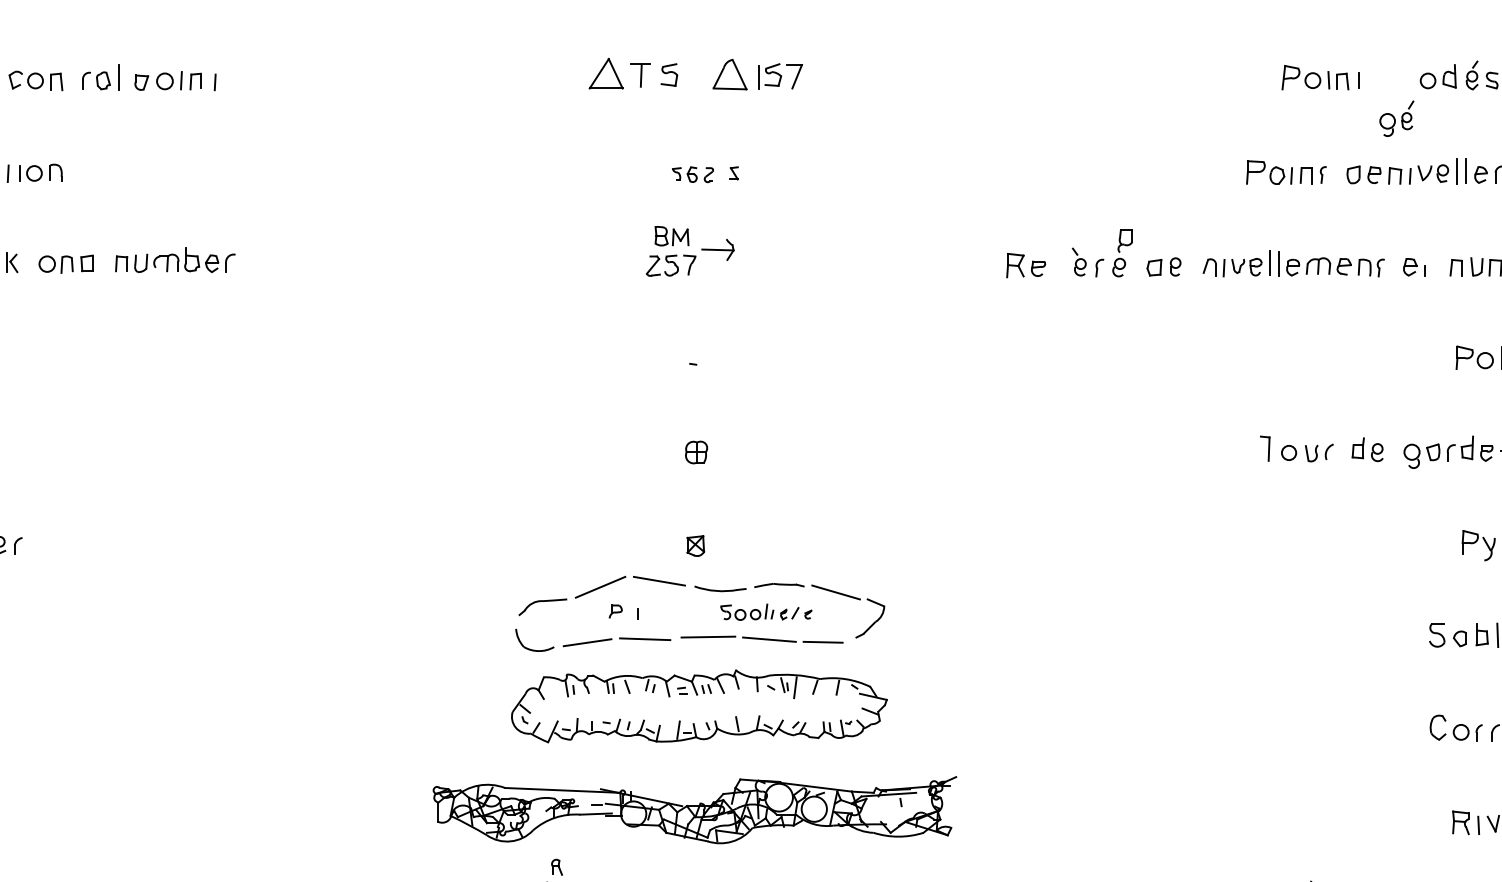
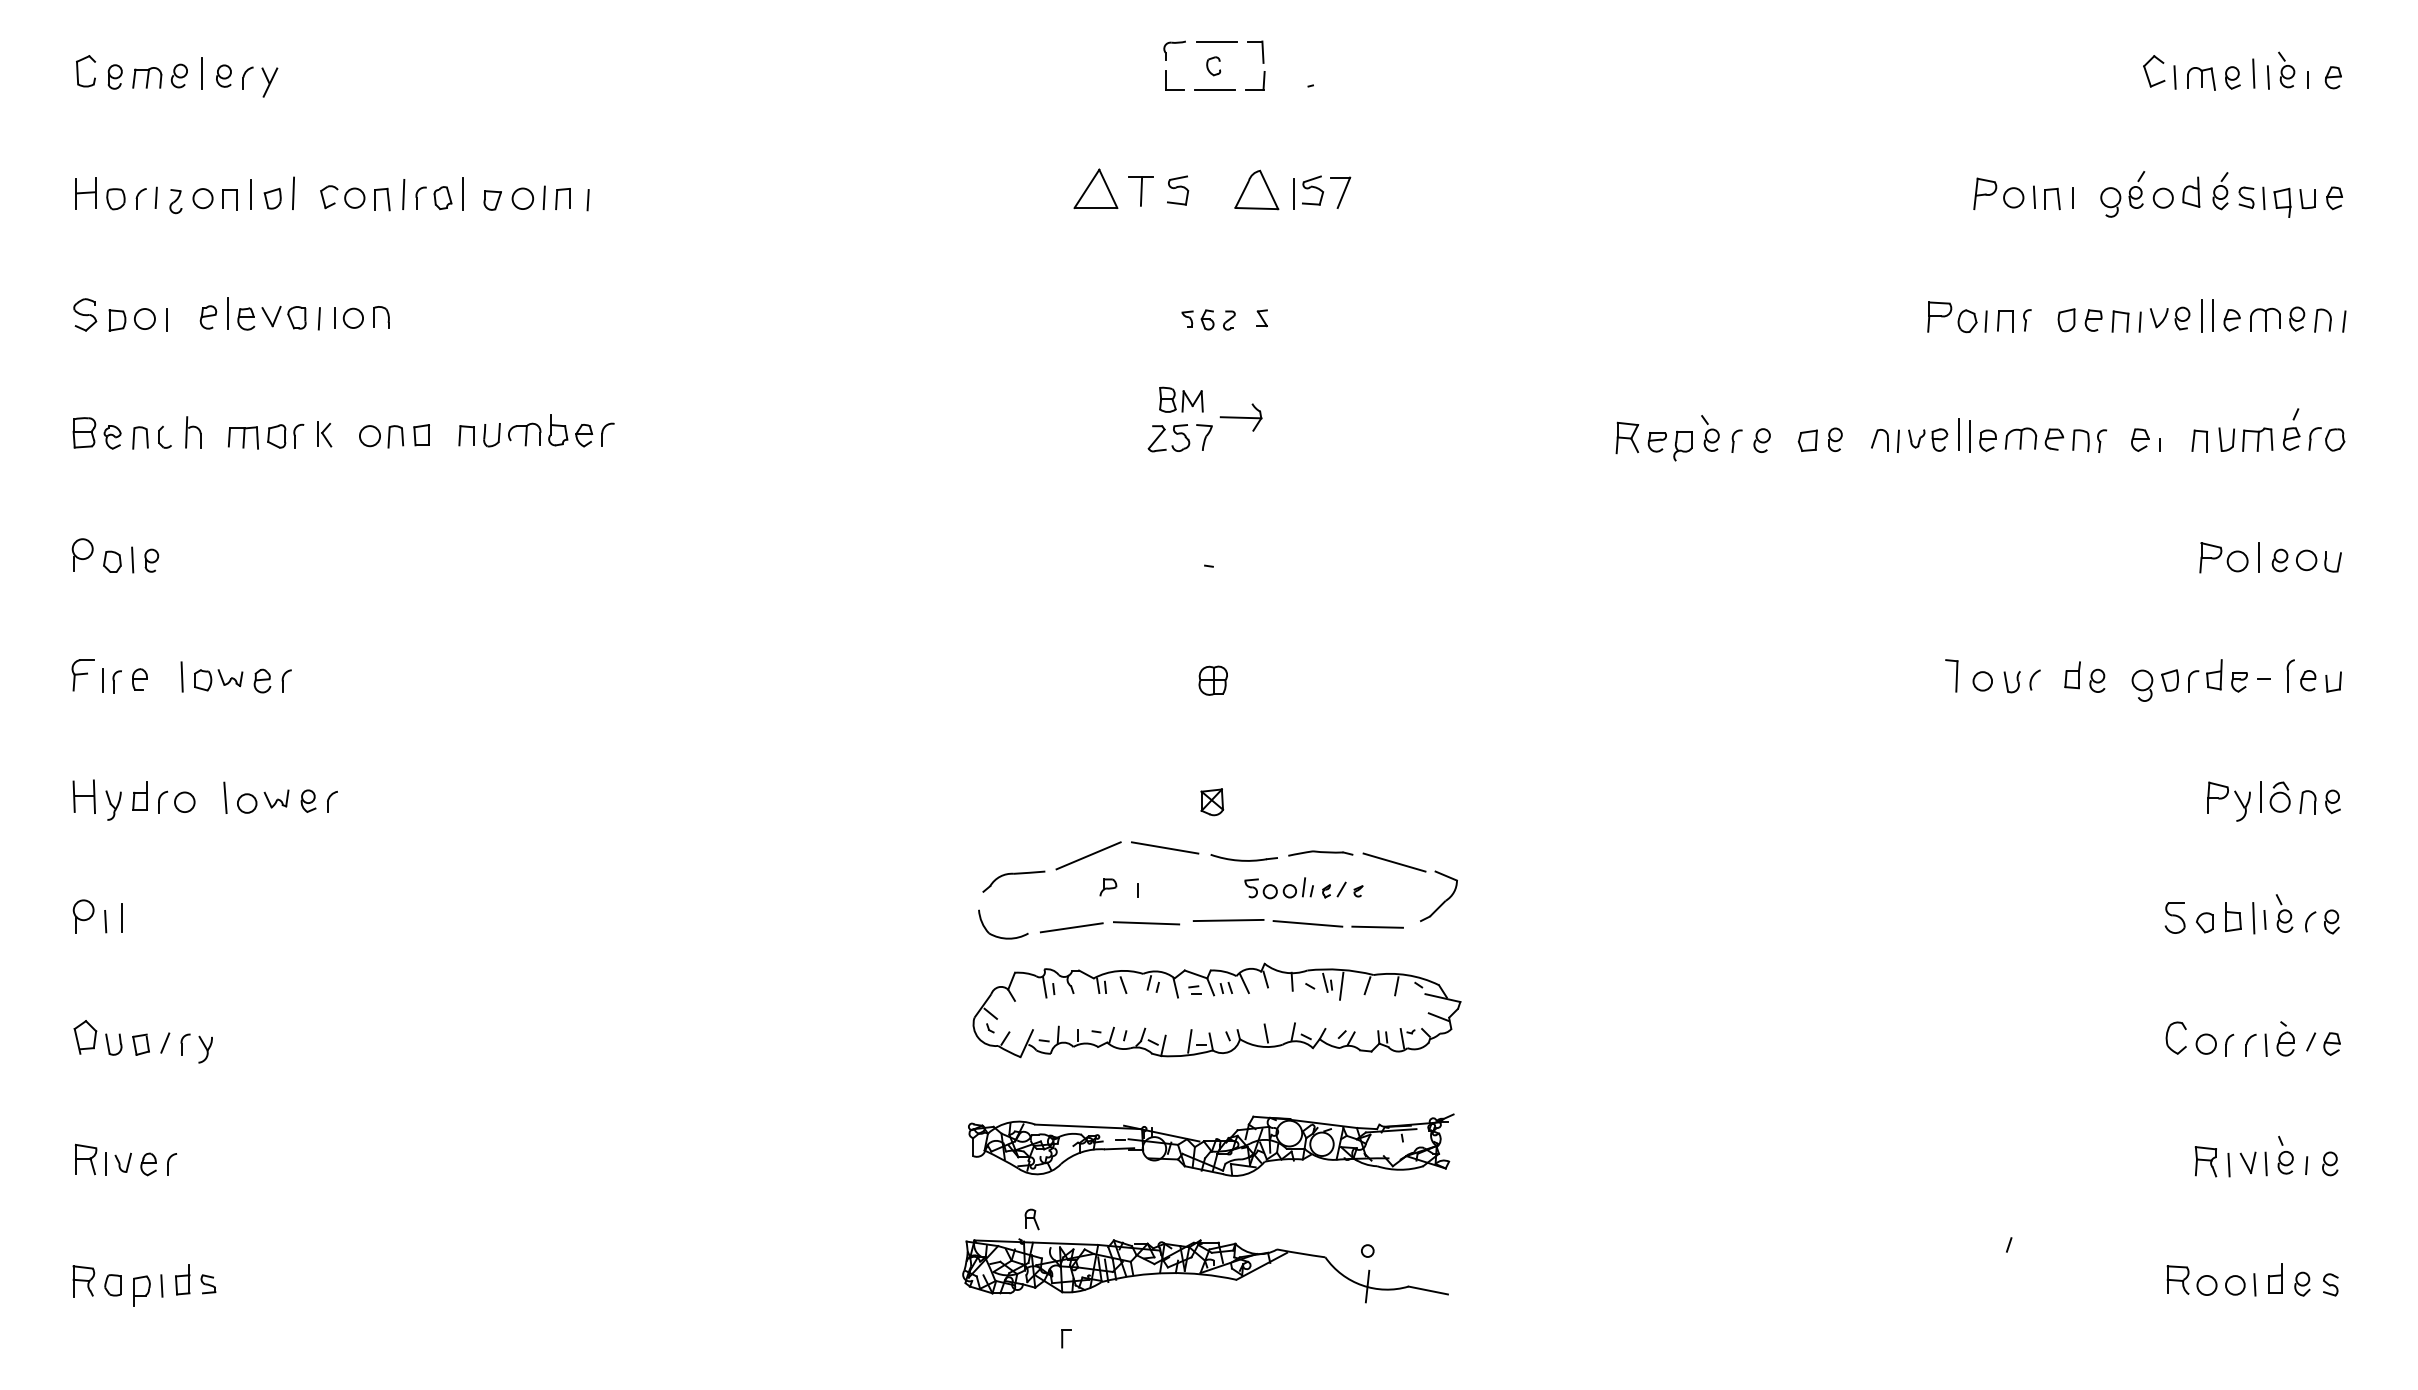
line: (73, 78) -> (403, 194), added
part: (1396, 118) -> (2122, 194), moved
part: (1124, 240) -> (1682, 445), moved
part: (695, 809) -> (1211, 1144), size x0.71

